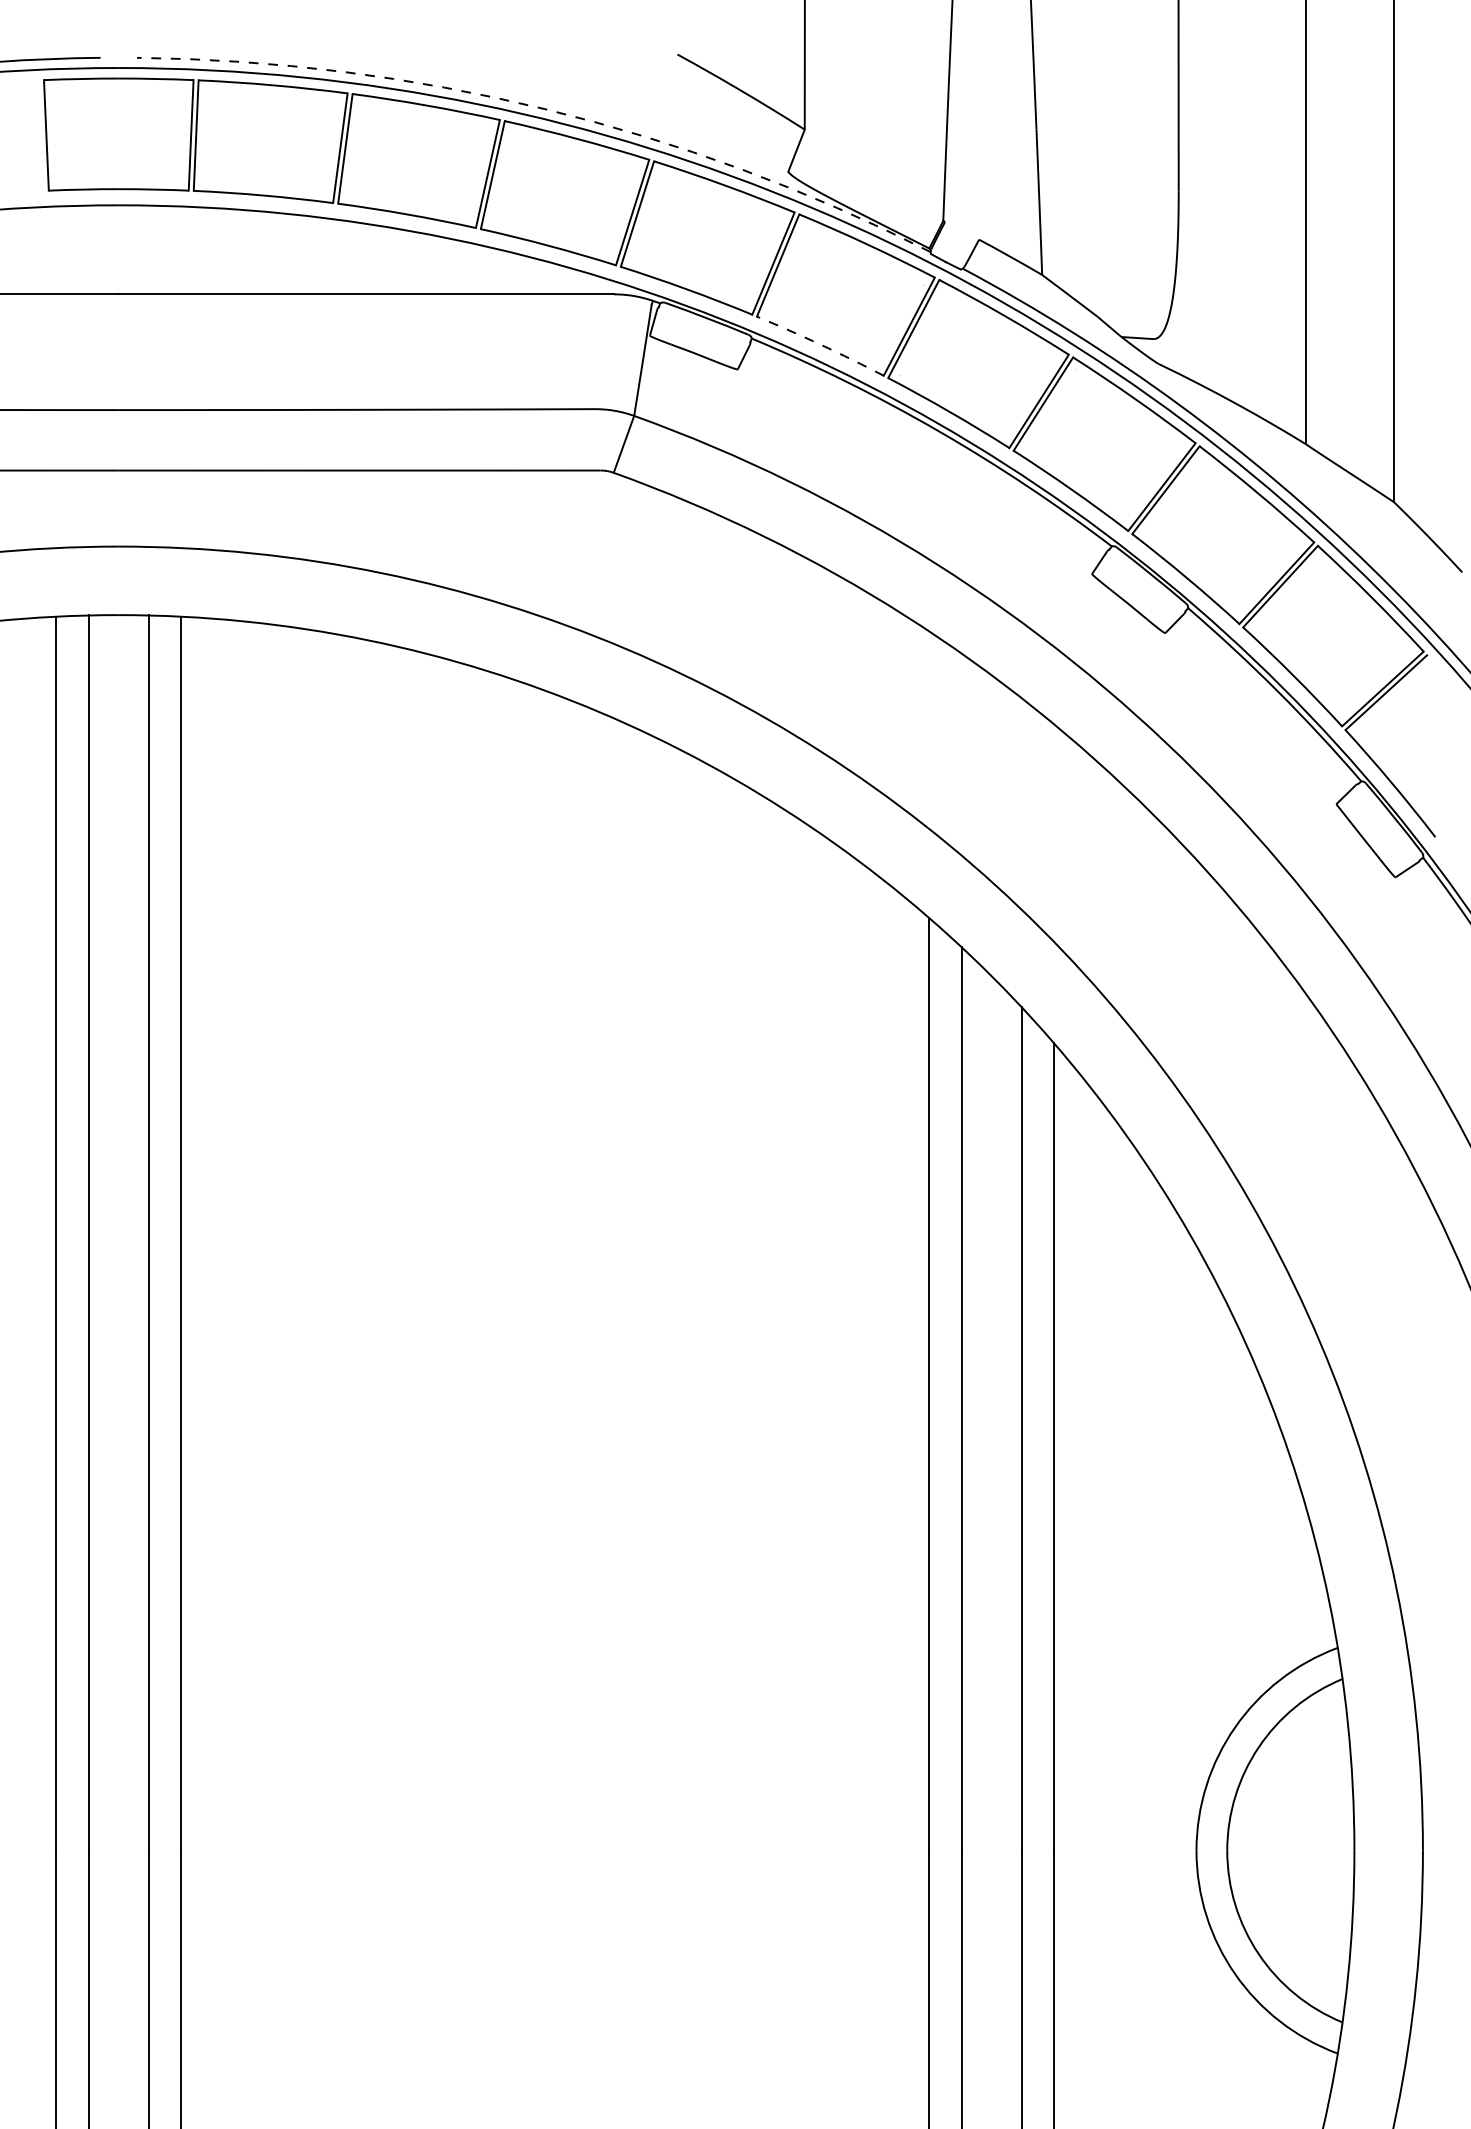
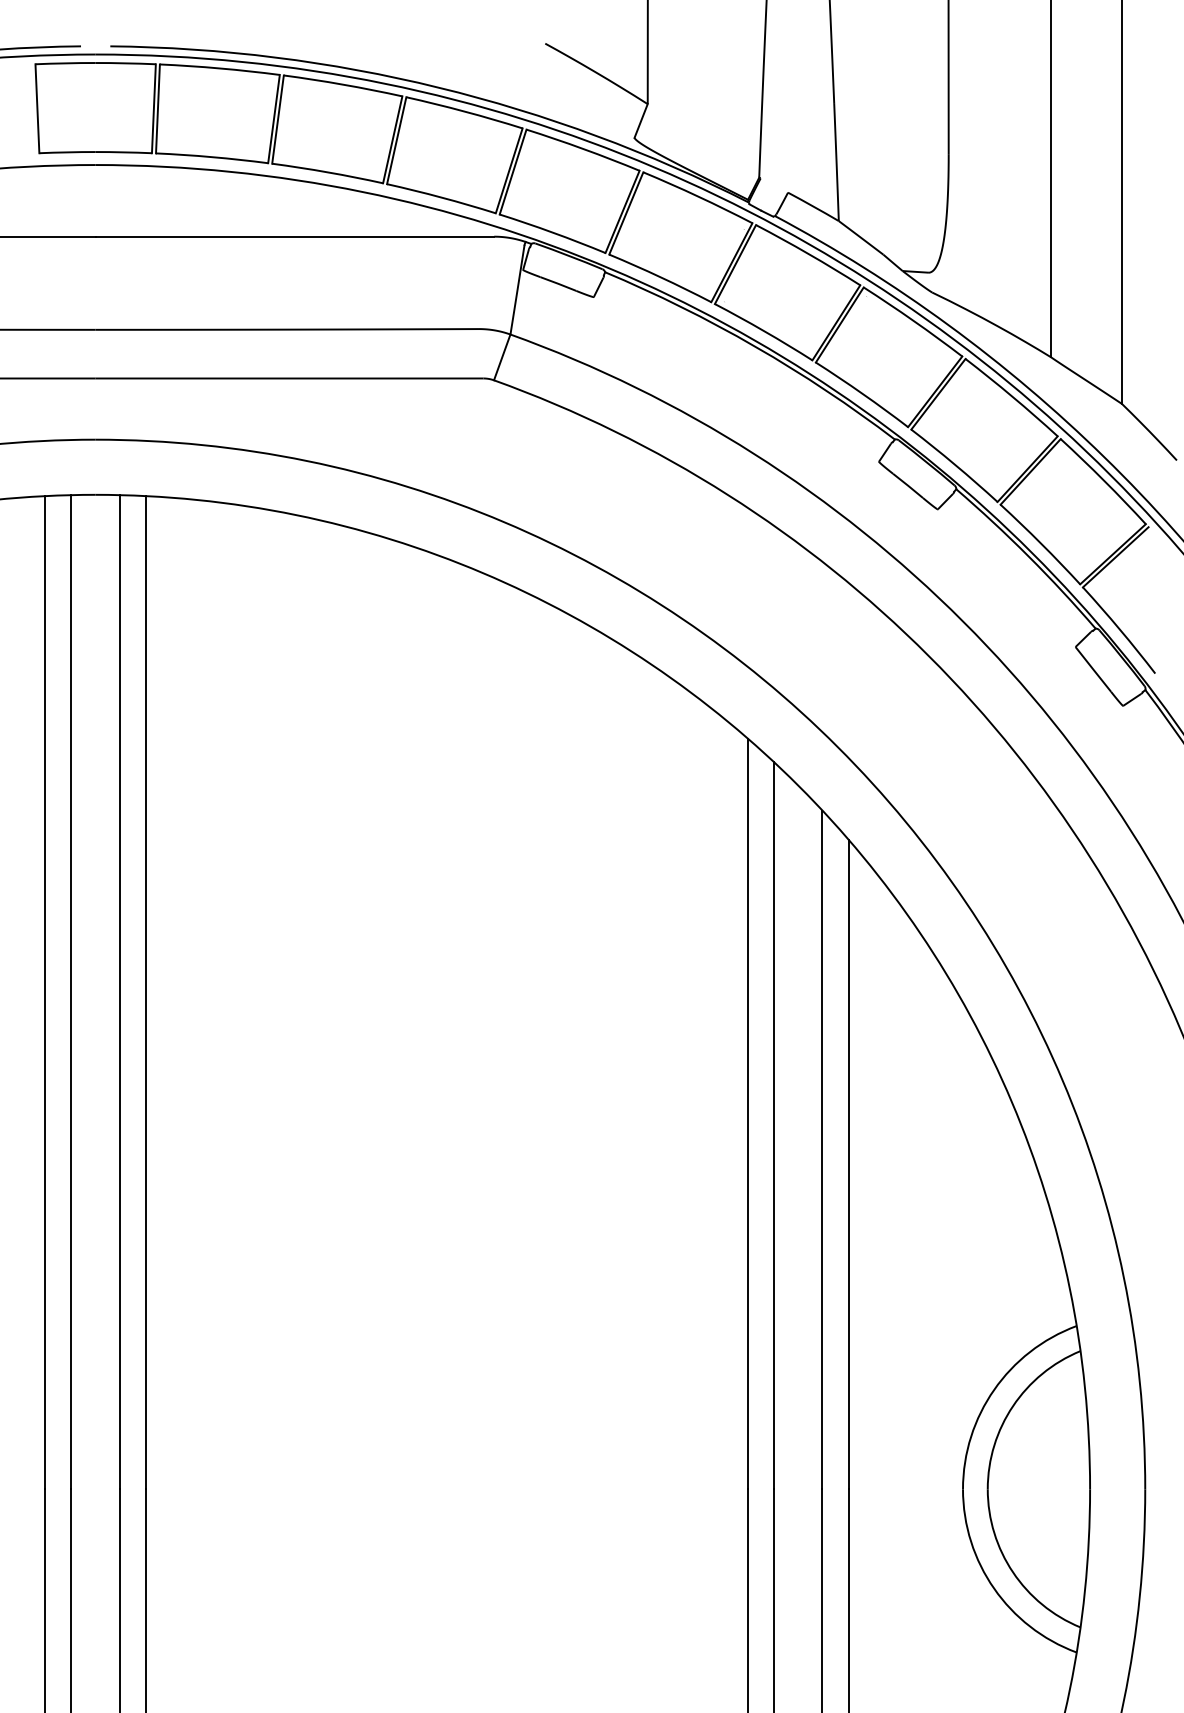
arc: (544, 109) -> (438, 87), dashed -> solid
arc: (821, 344) -> (661, 277), dashed -> solid

